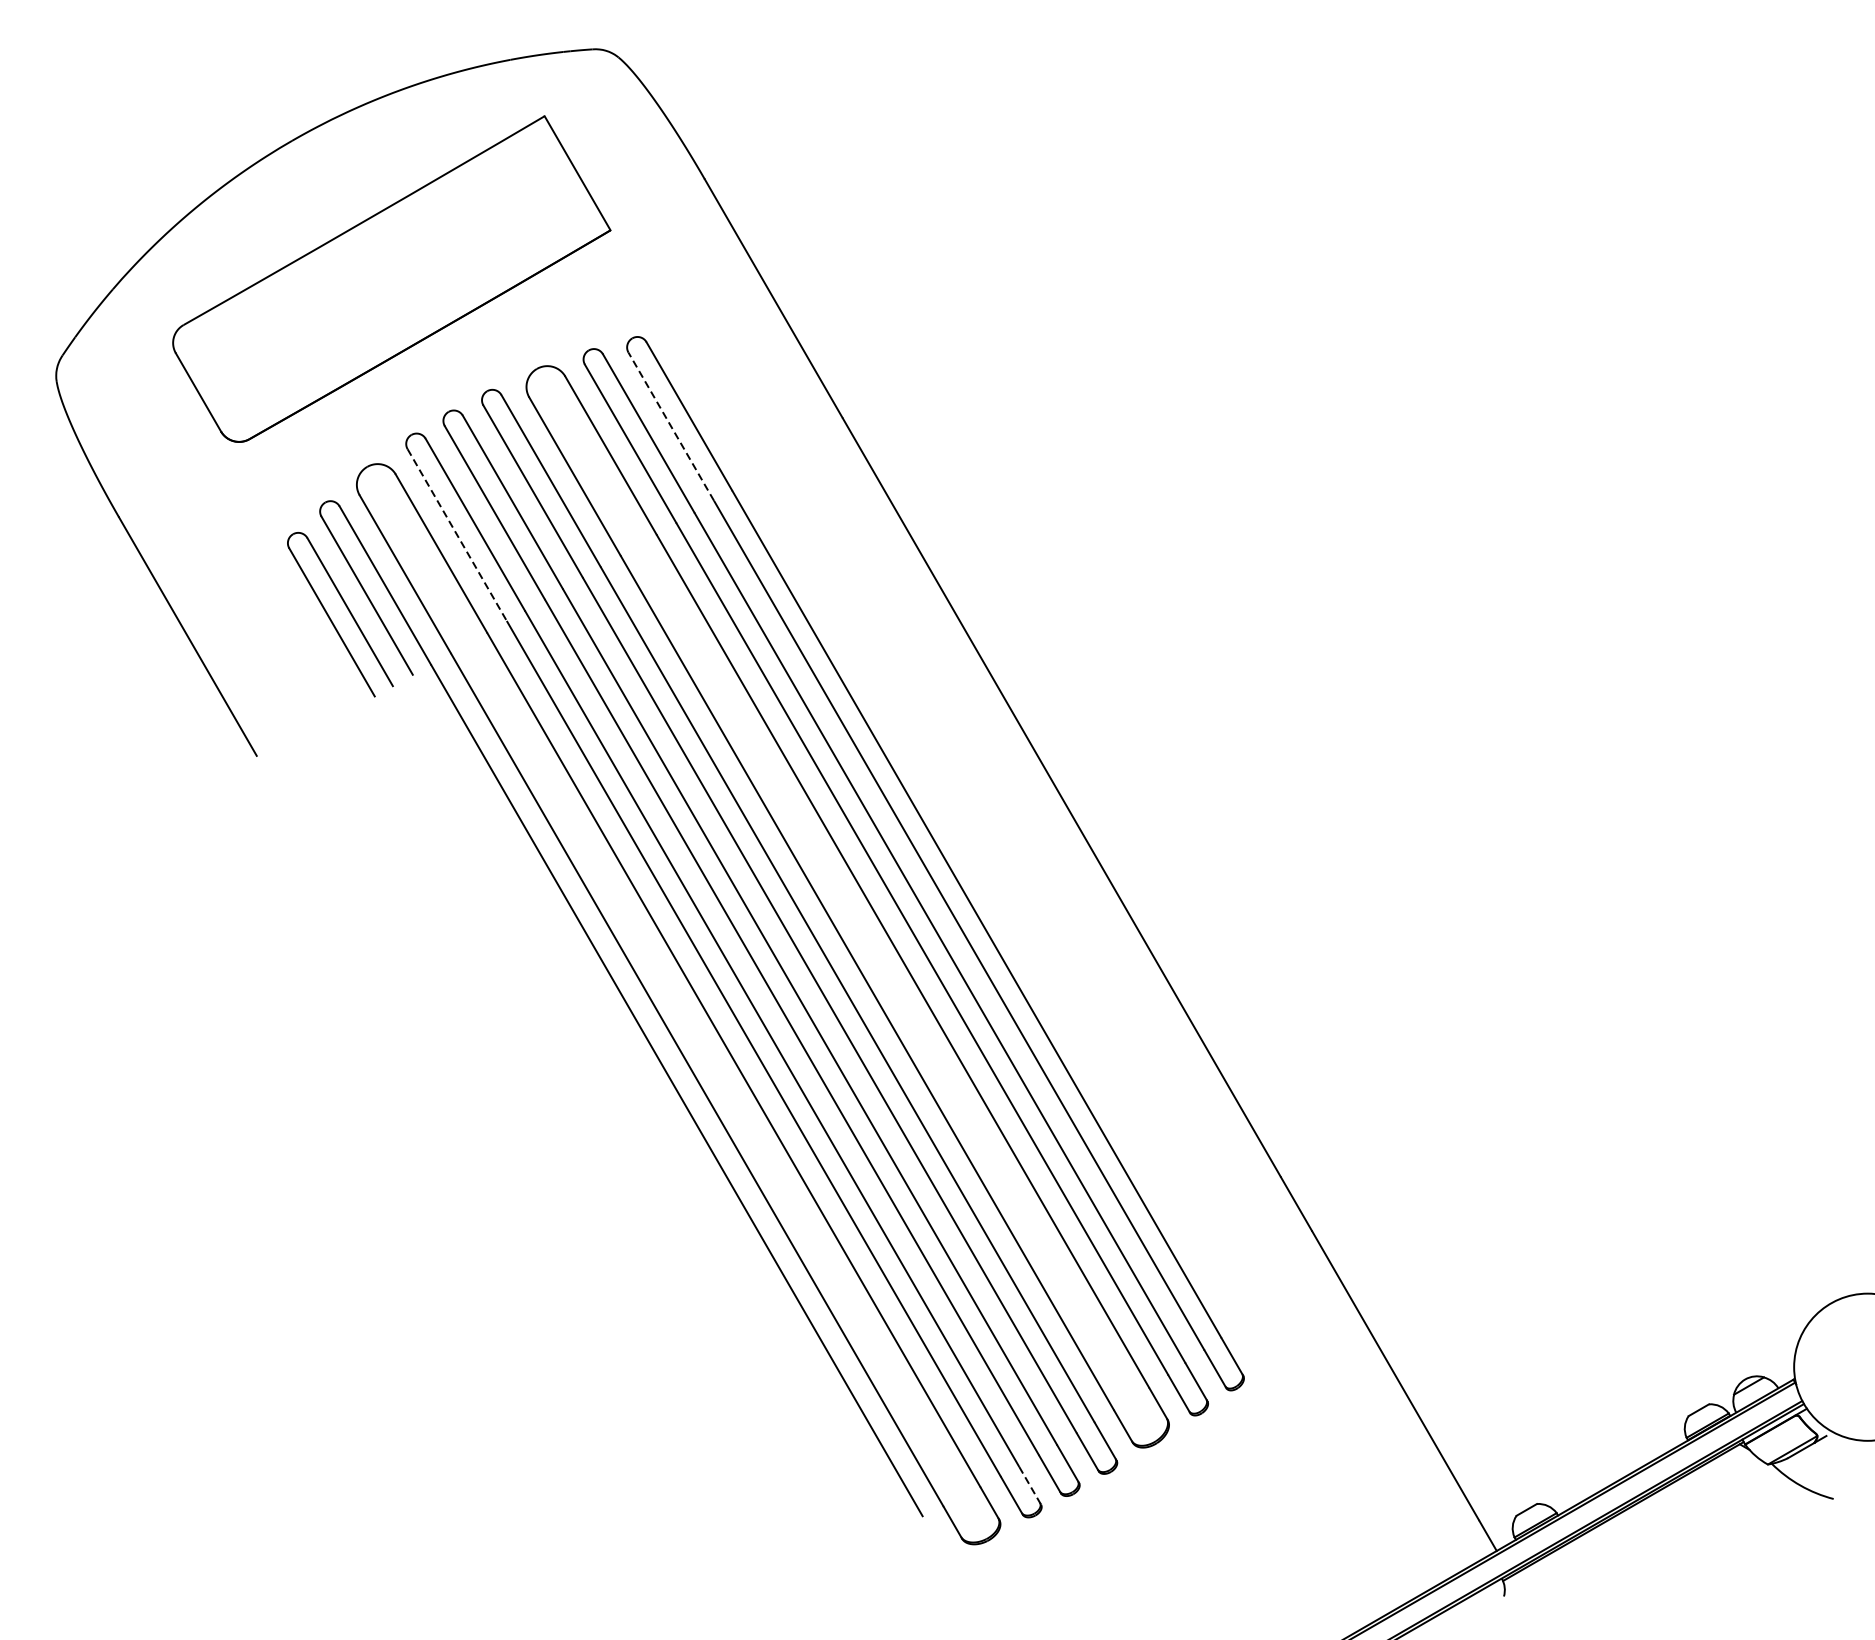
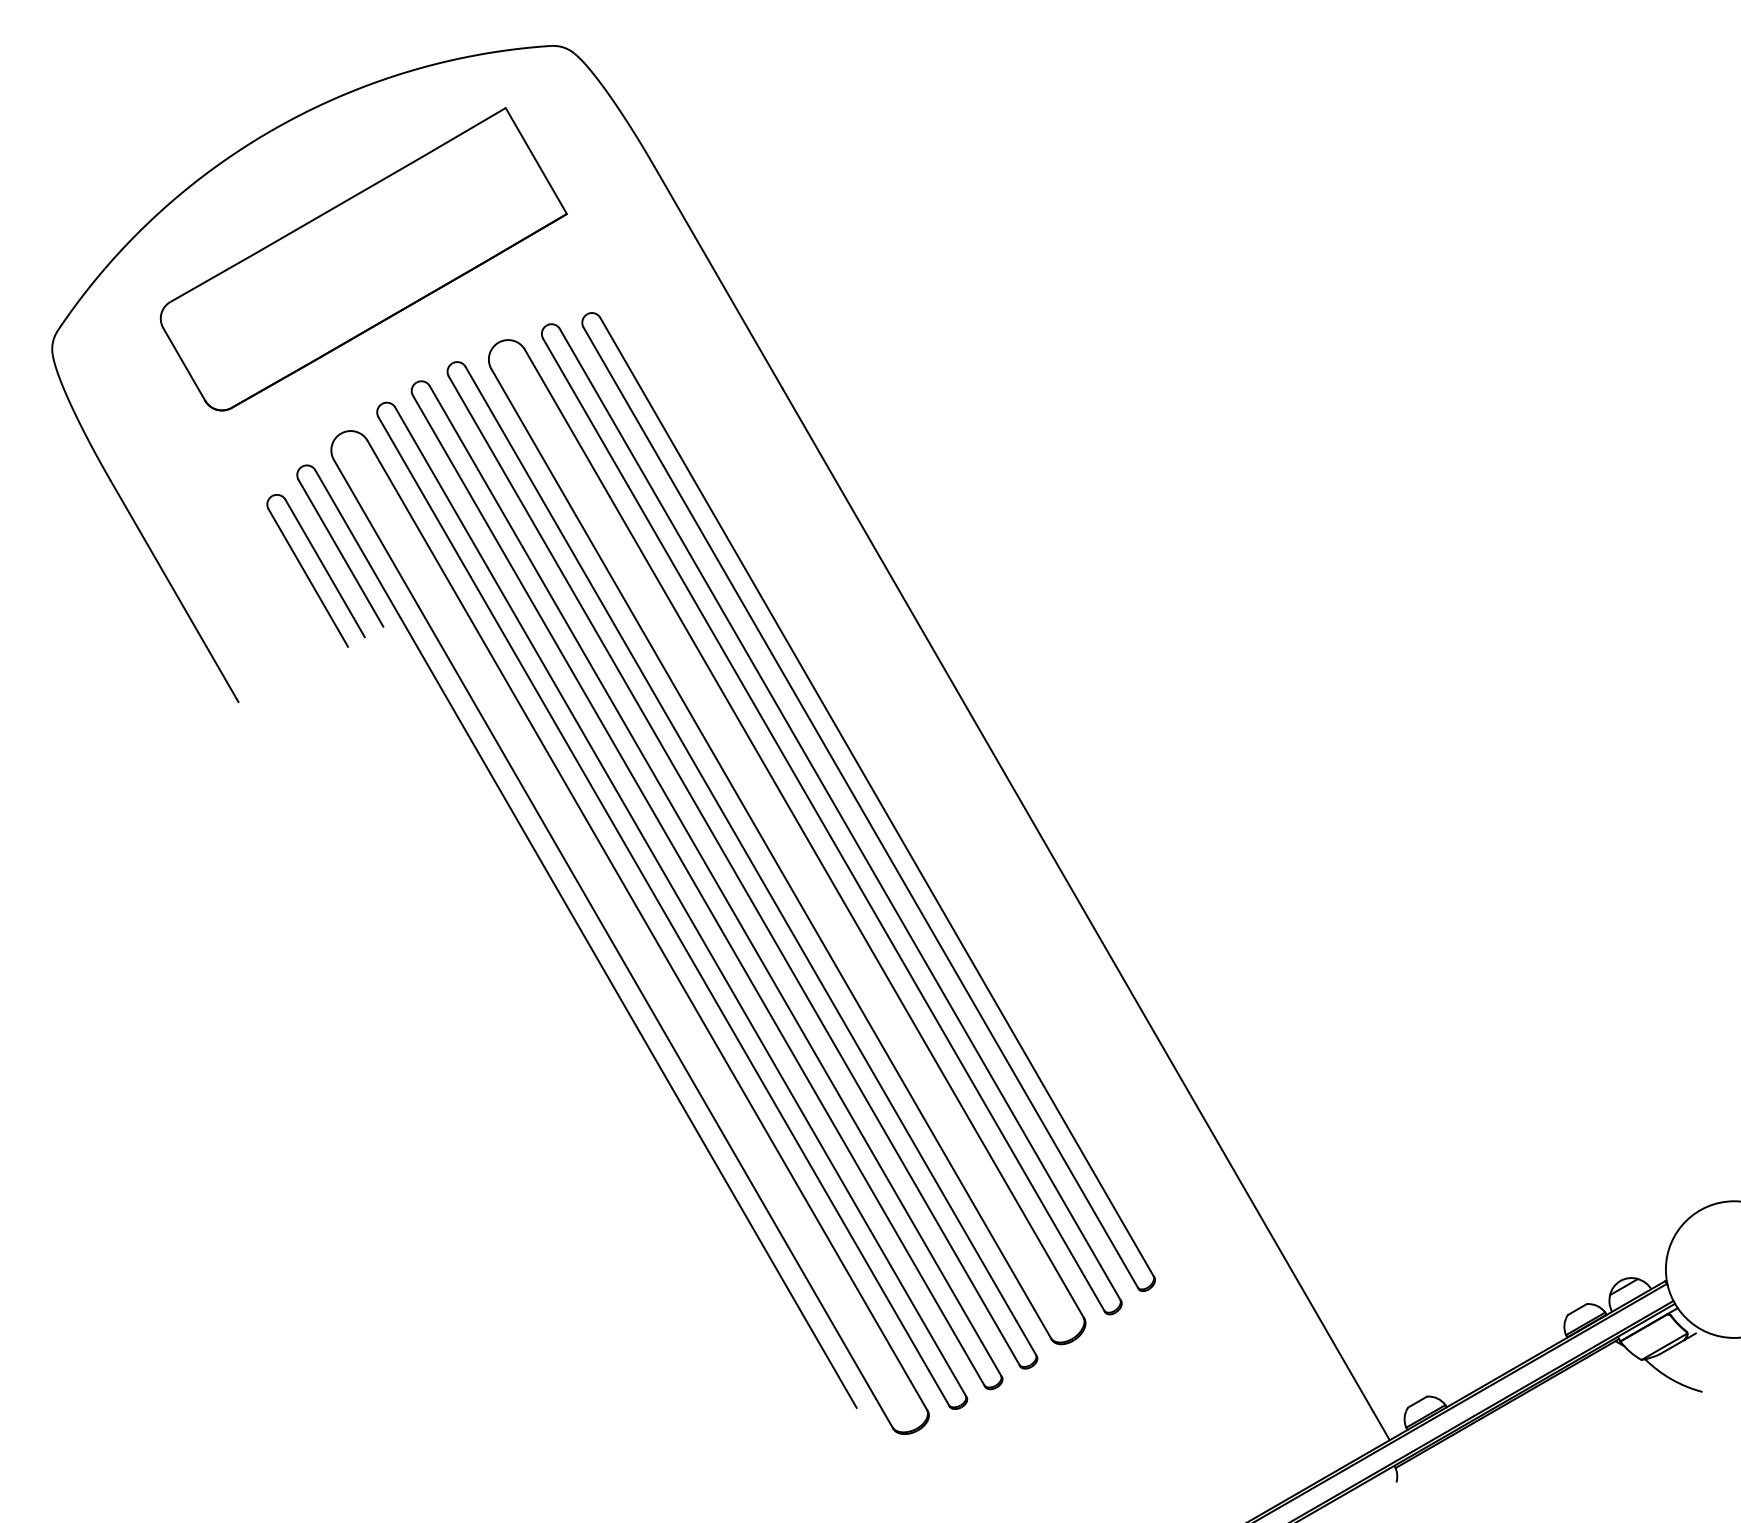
line: (671, 425) -> (623, 395), dashed -> solid
line: (457, 535) -> (424, 497), dashed -> solid
line: (1030, 1486) -> (956, 1380), dashed -> solid

